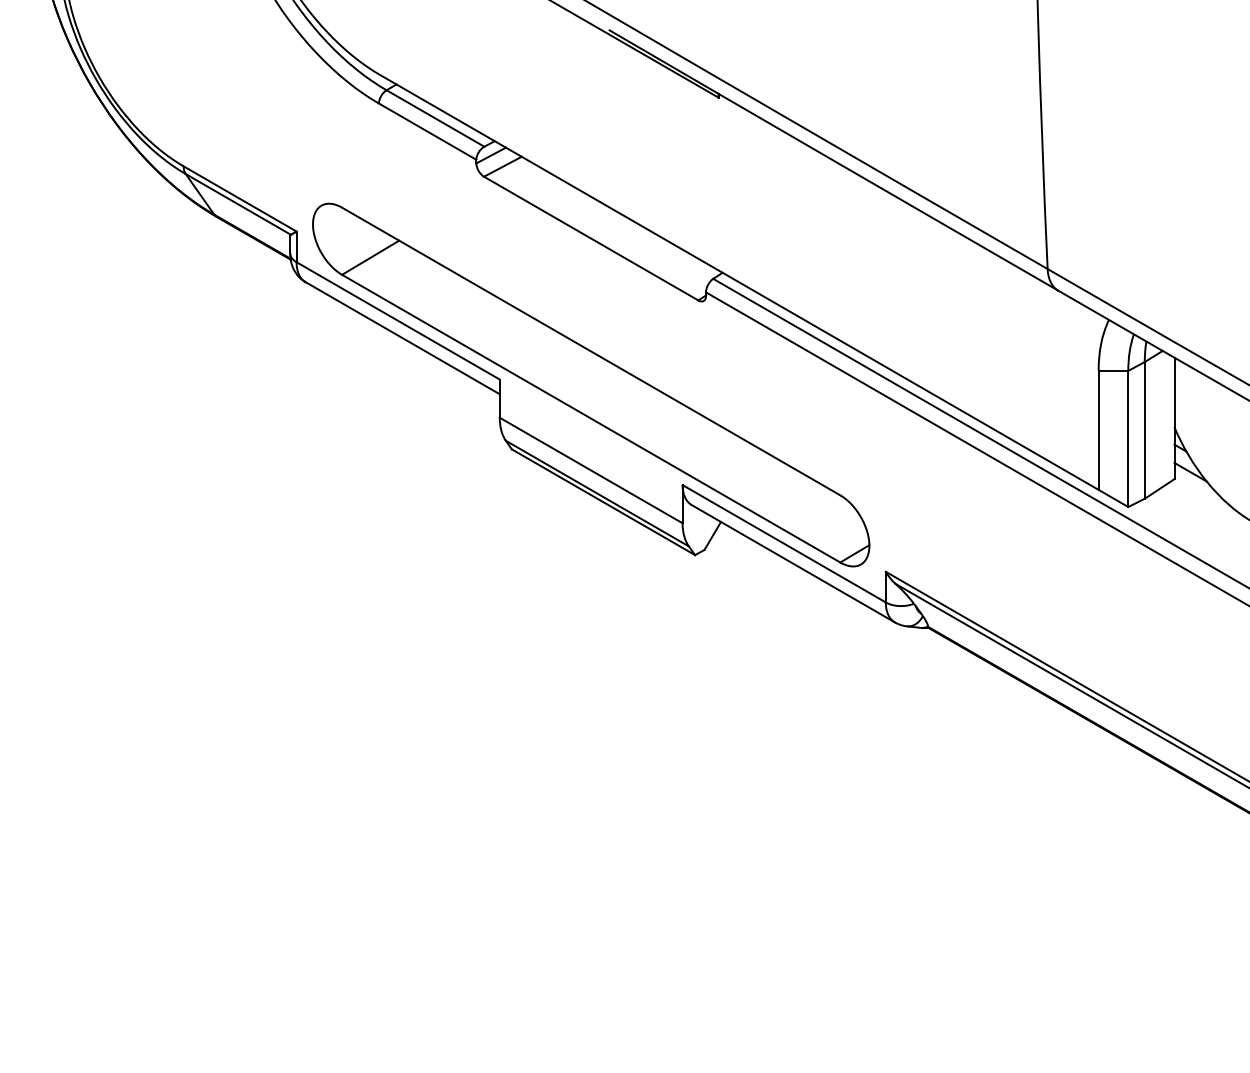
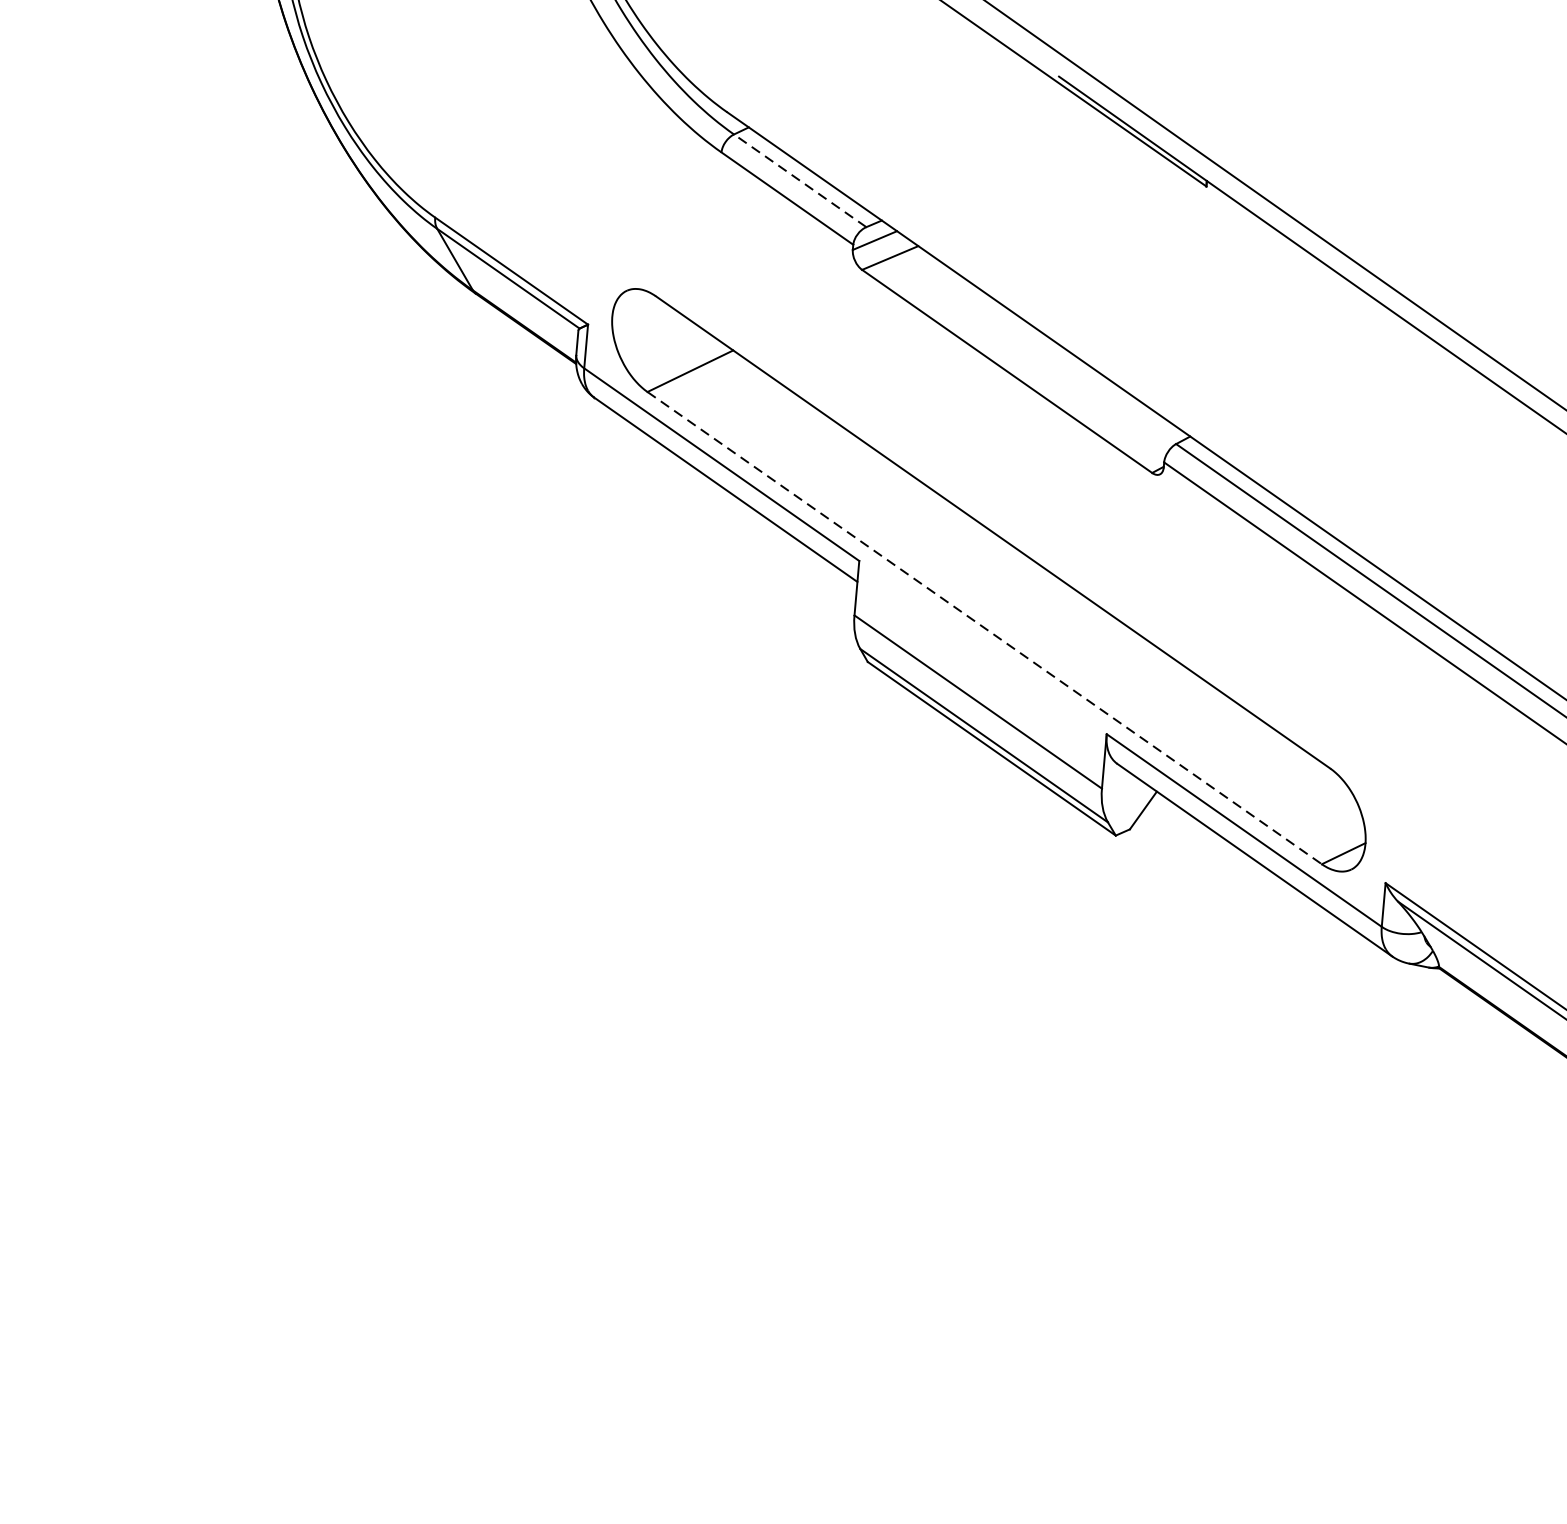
line: (435, 118) -> (800, 180), solid -> dashed
line: (591, 418) -> (985, 627), solid -> dashed

